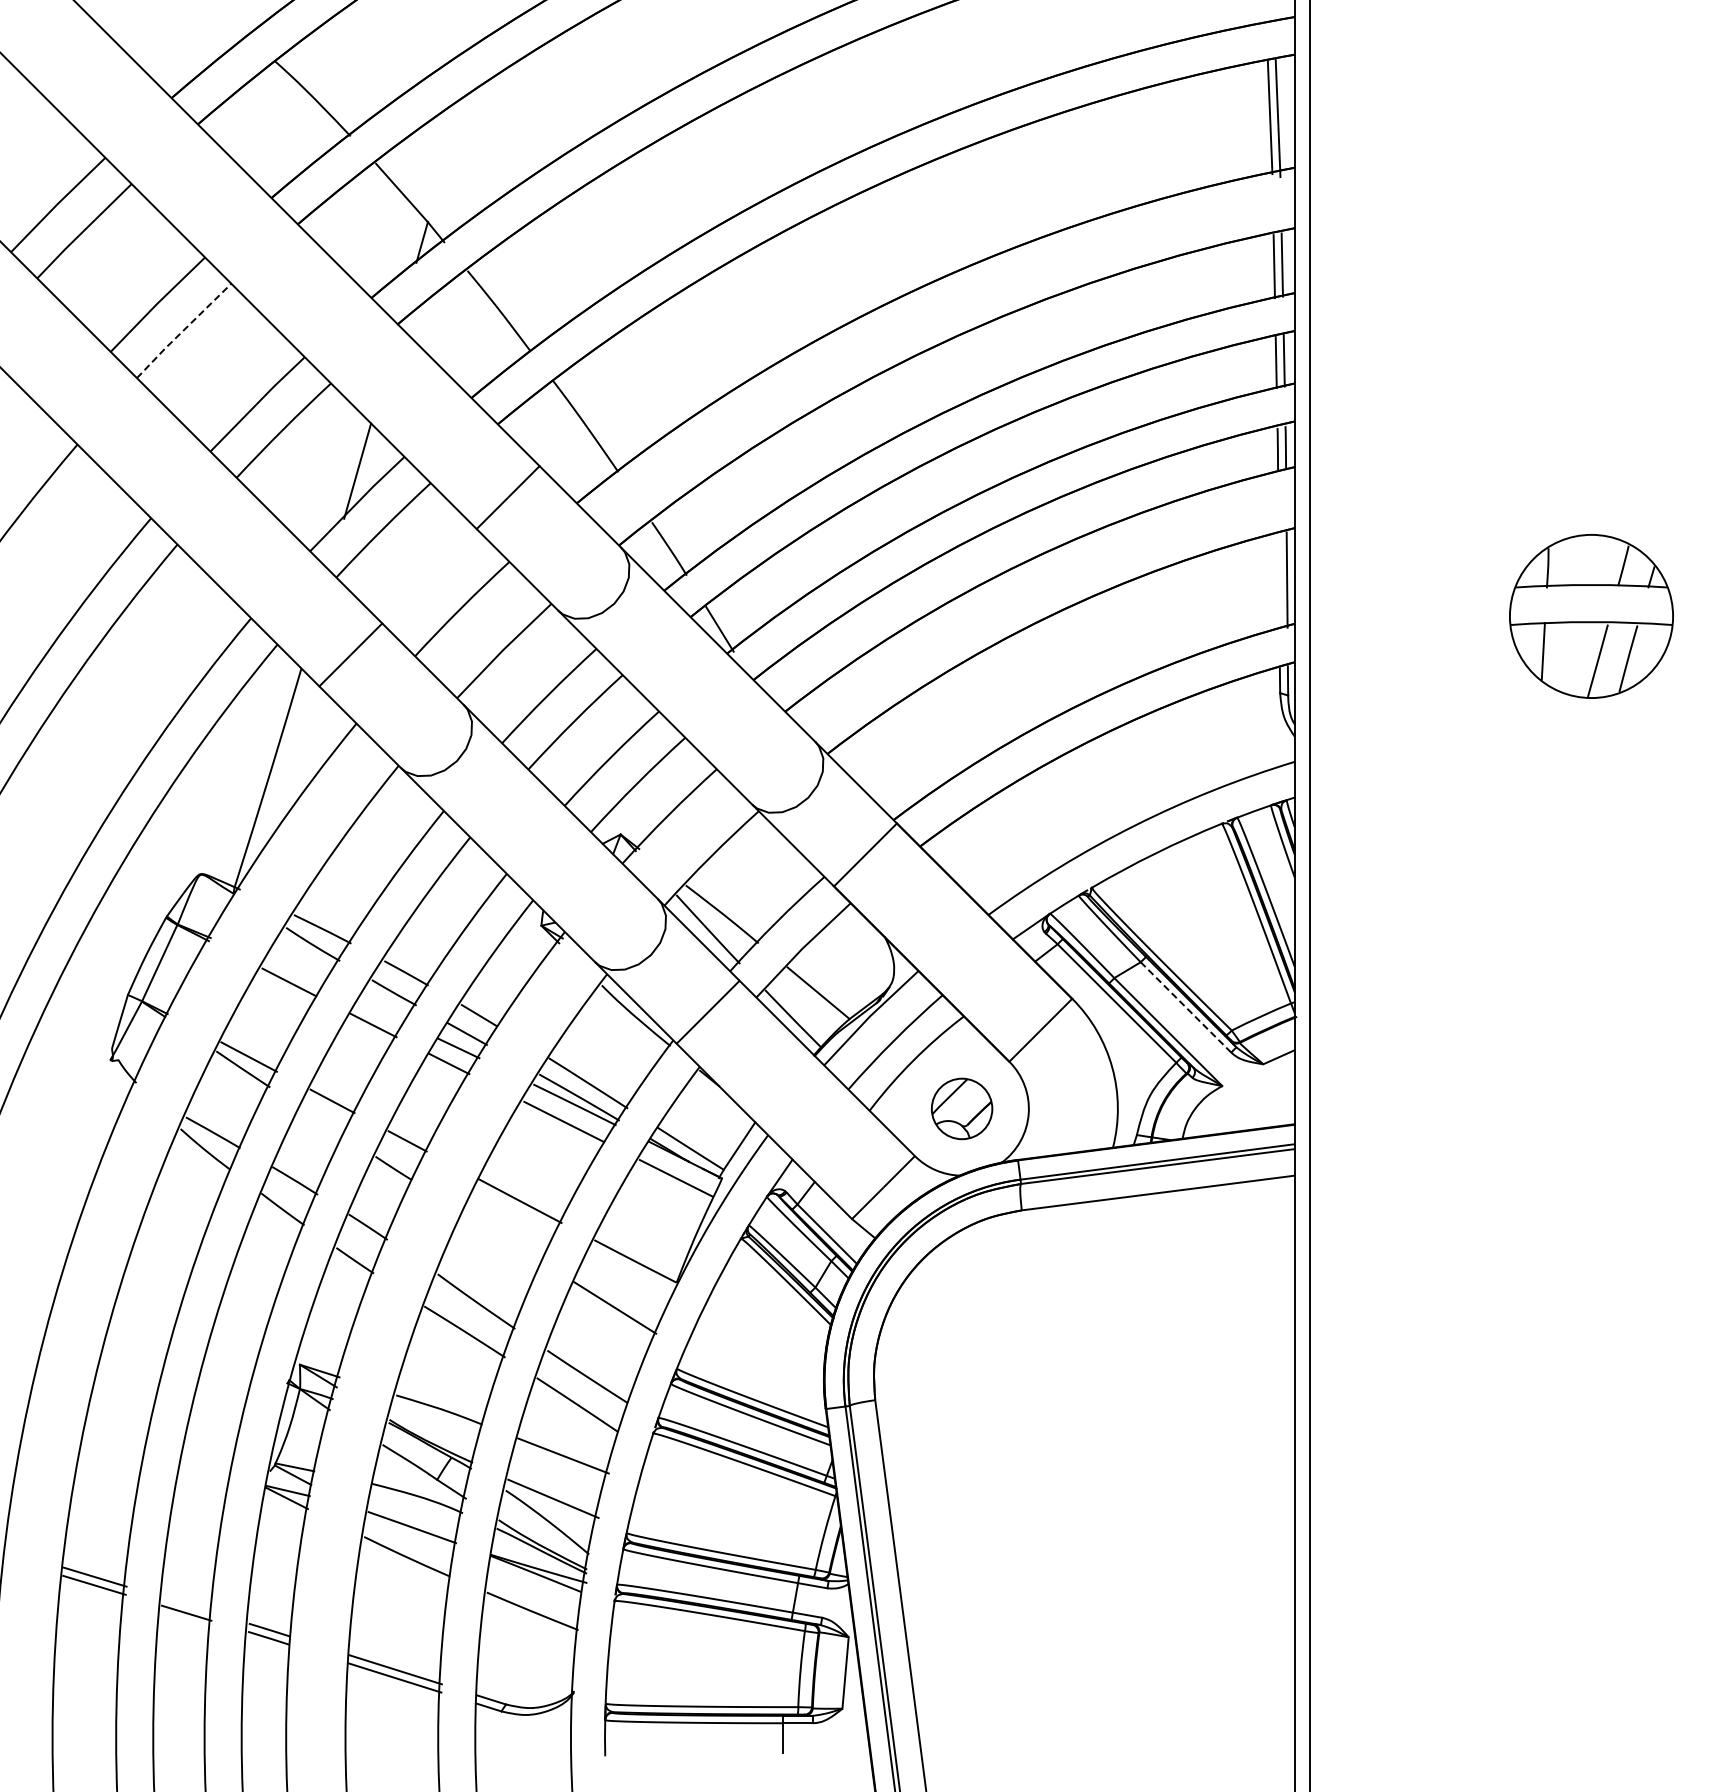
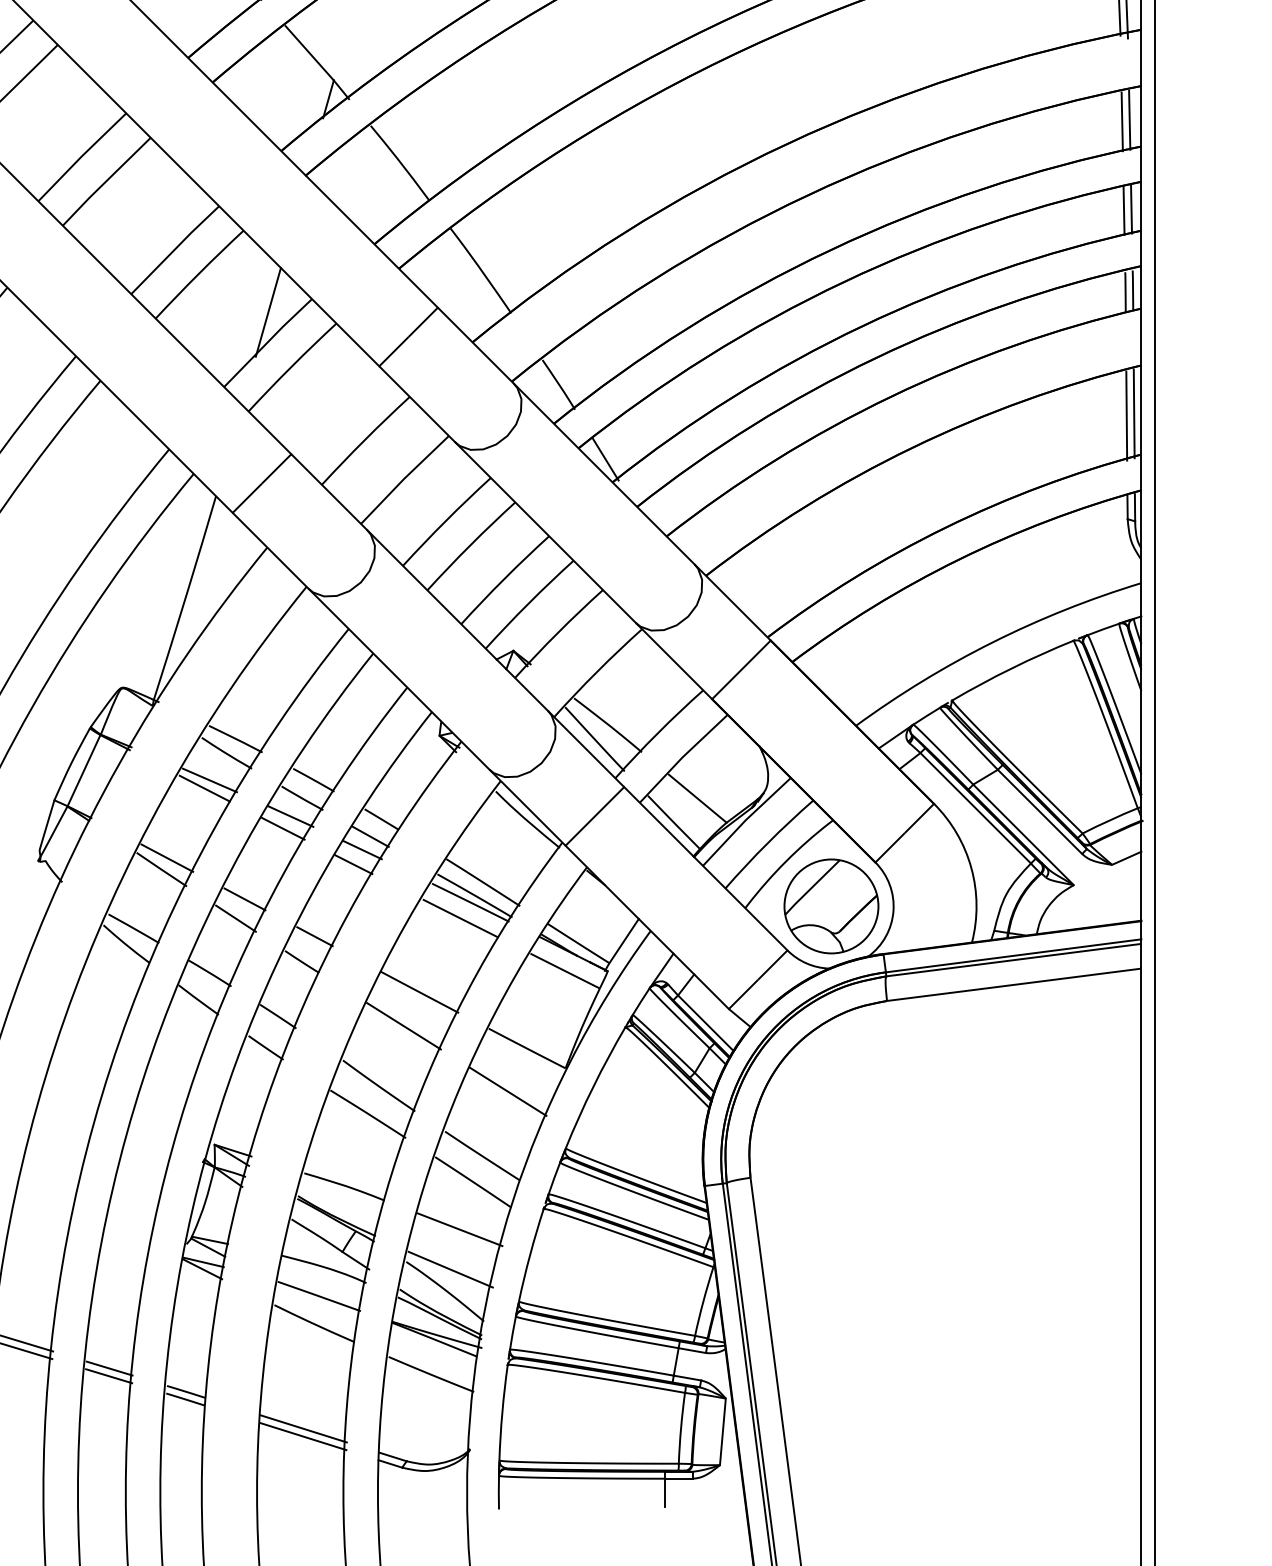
line: (183, 330) -> (106, 181), dashed -> solid
line: (1278, 582) -> (1126, 416), added
line: (294, 973) -> (209, 780), added
line: (1185, 1007) -> (1039, 811), dashed -> solid
line: (381, 1012) -> (290, 816), added
part: (961, 1108) -> (830, 906), size x1.67
line: (322, 1122) -> (235, 919), added
line: (502, 1237) -> (403, 1026), added
line: (186, 1604) -> (108, 1368), added

